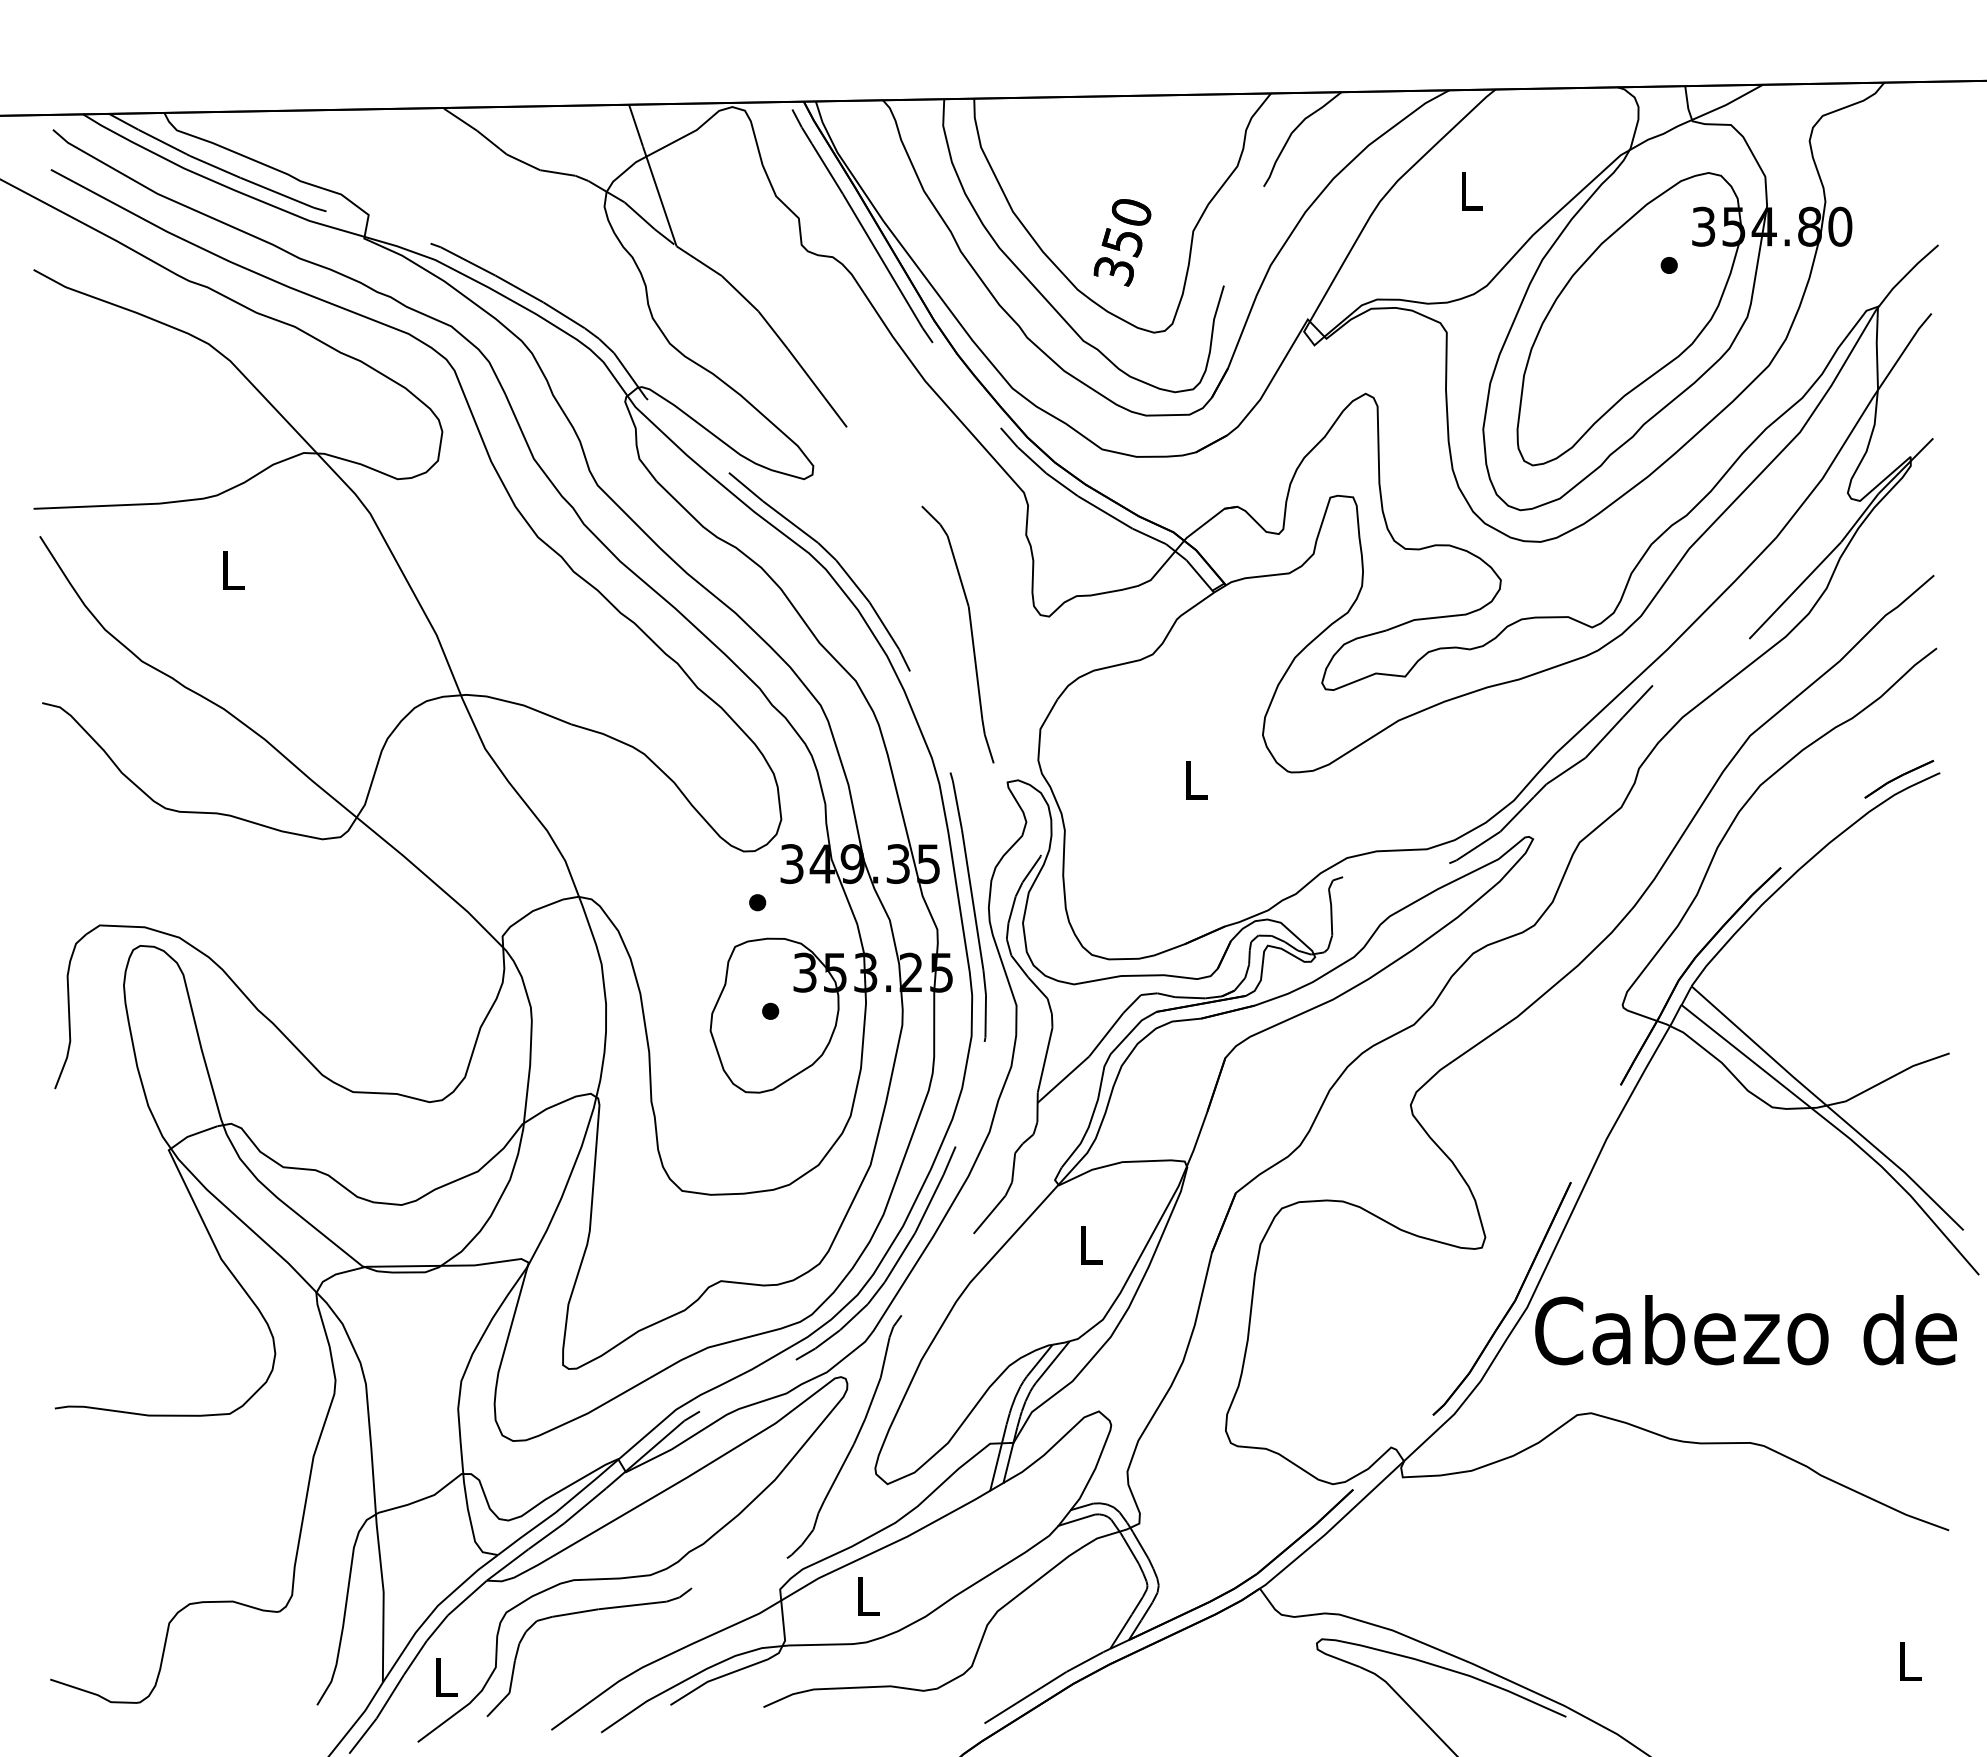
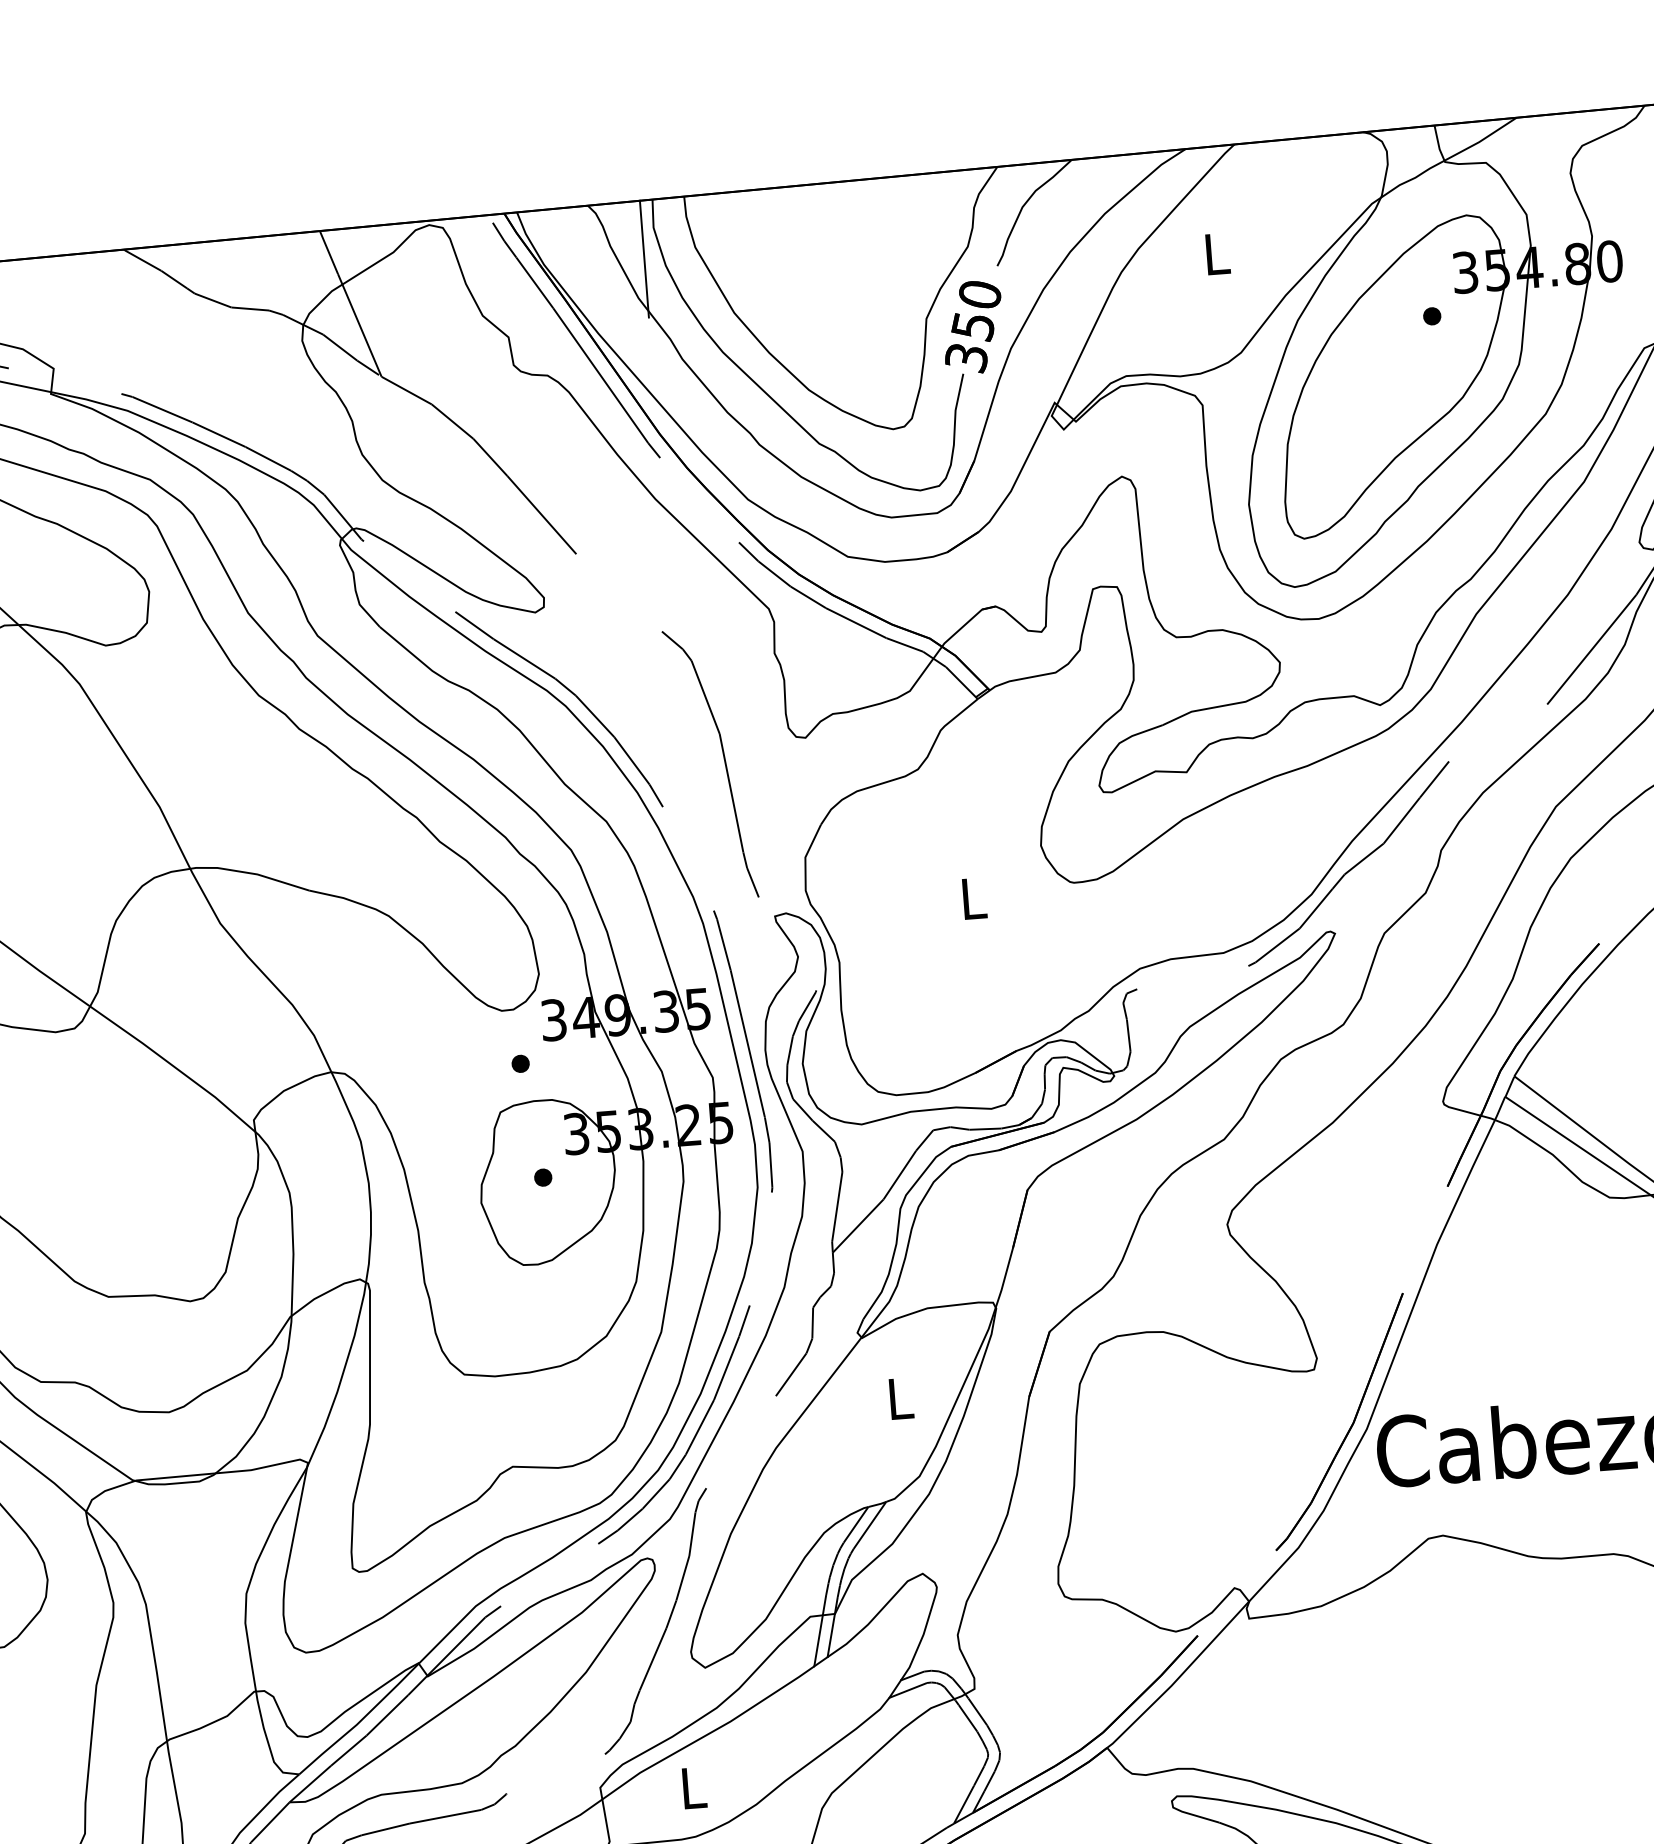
line: (932, 154) -> (644, 258), added
text: (1122, 242) -> (973, 327), moved

